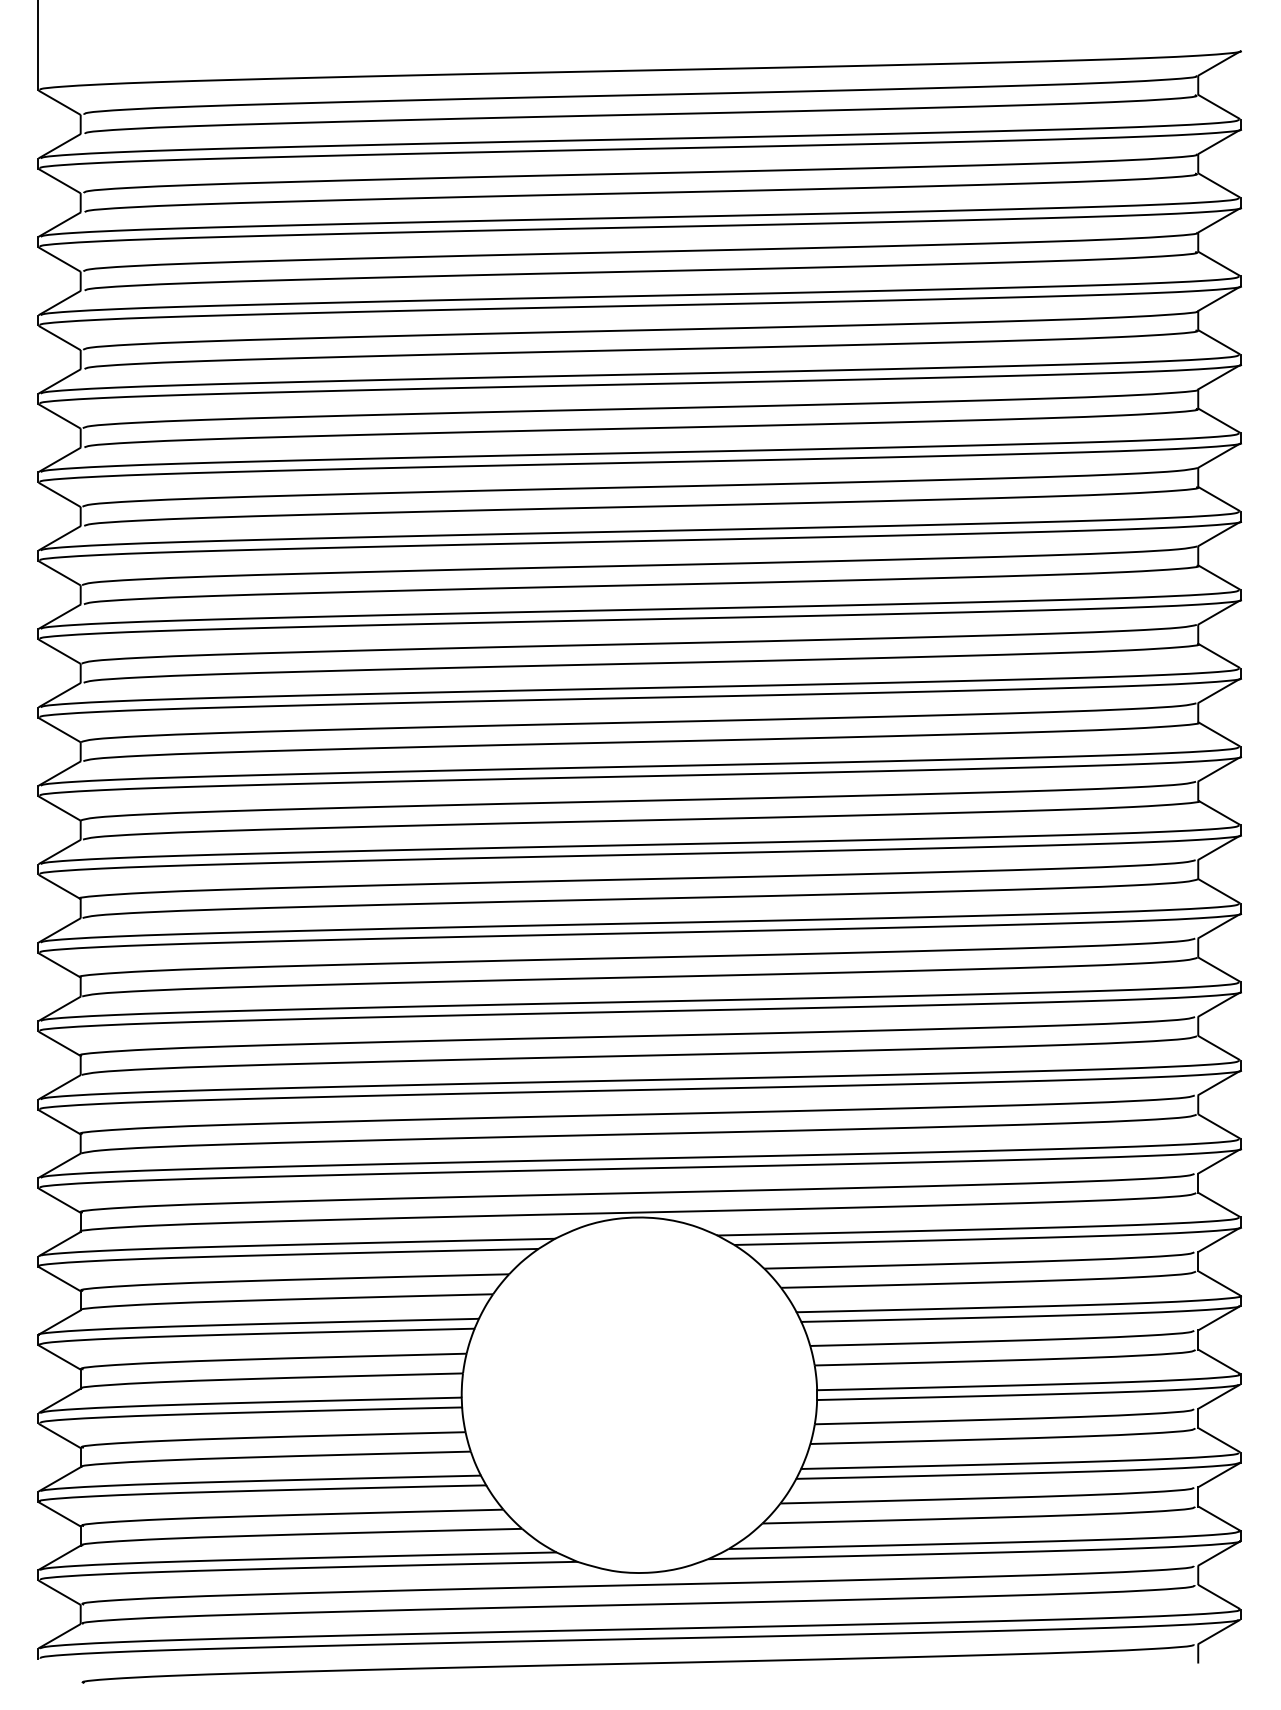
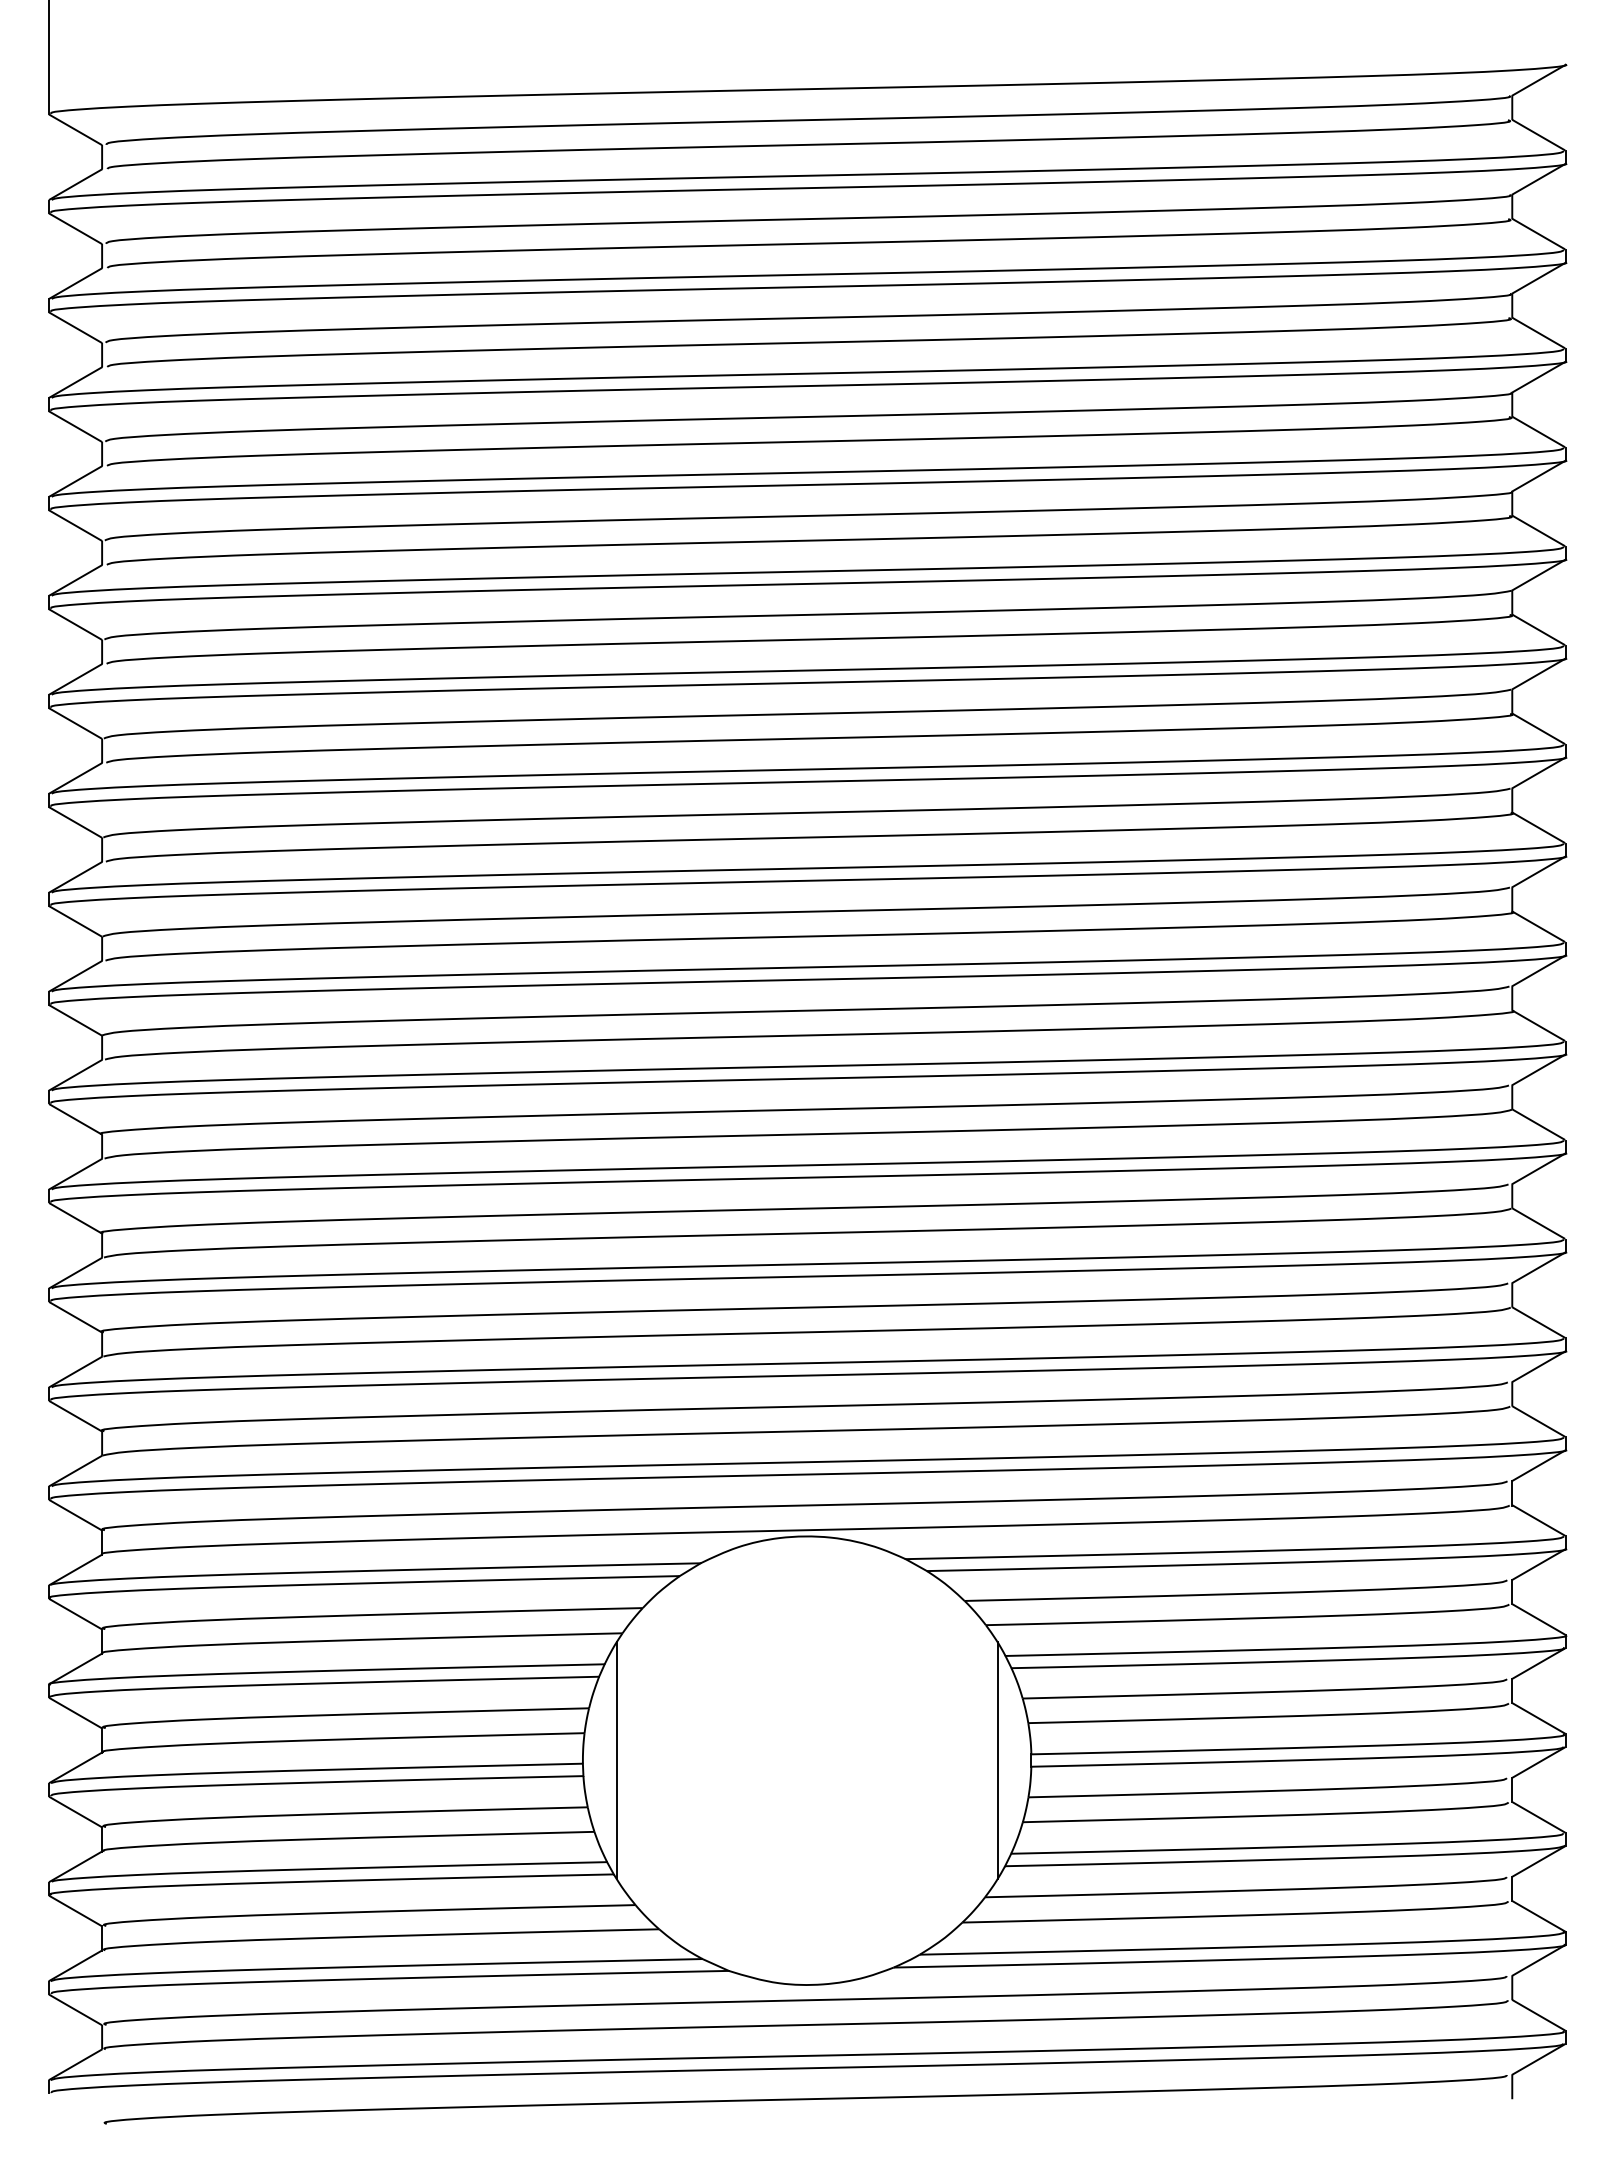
line: (488, 1395) -> (616, 1760), added
line: (790, 1395) -> (997, 1760), added

